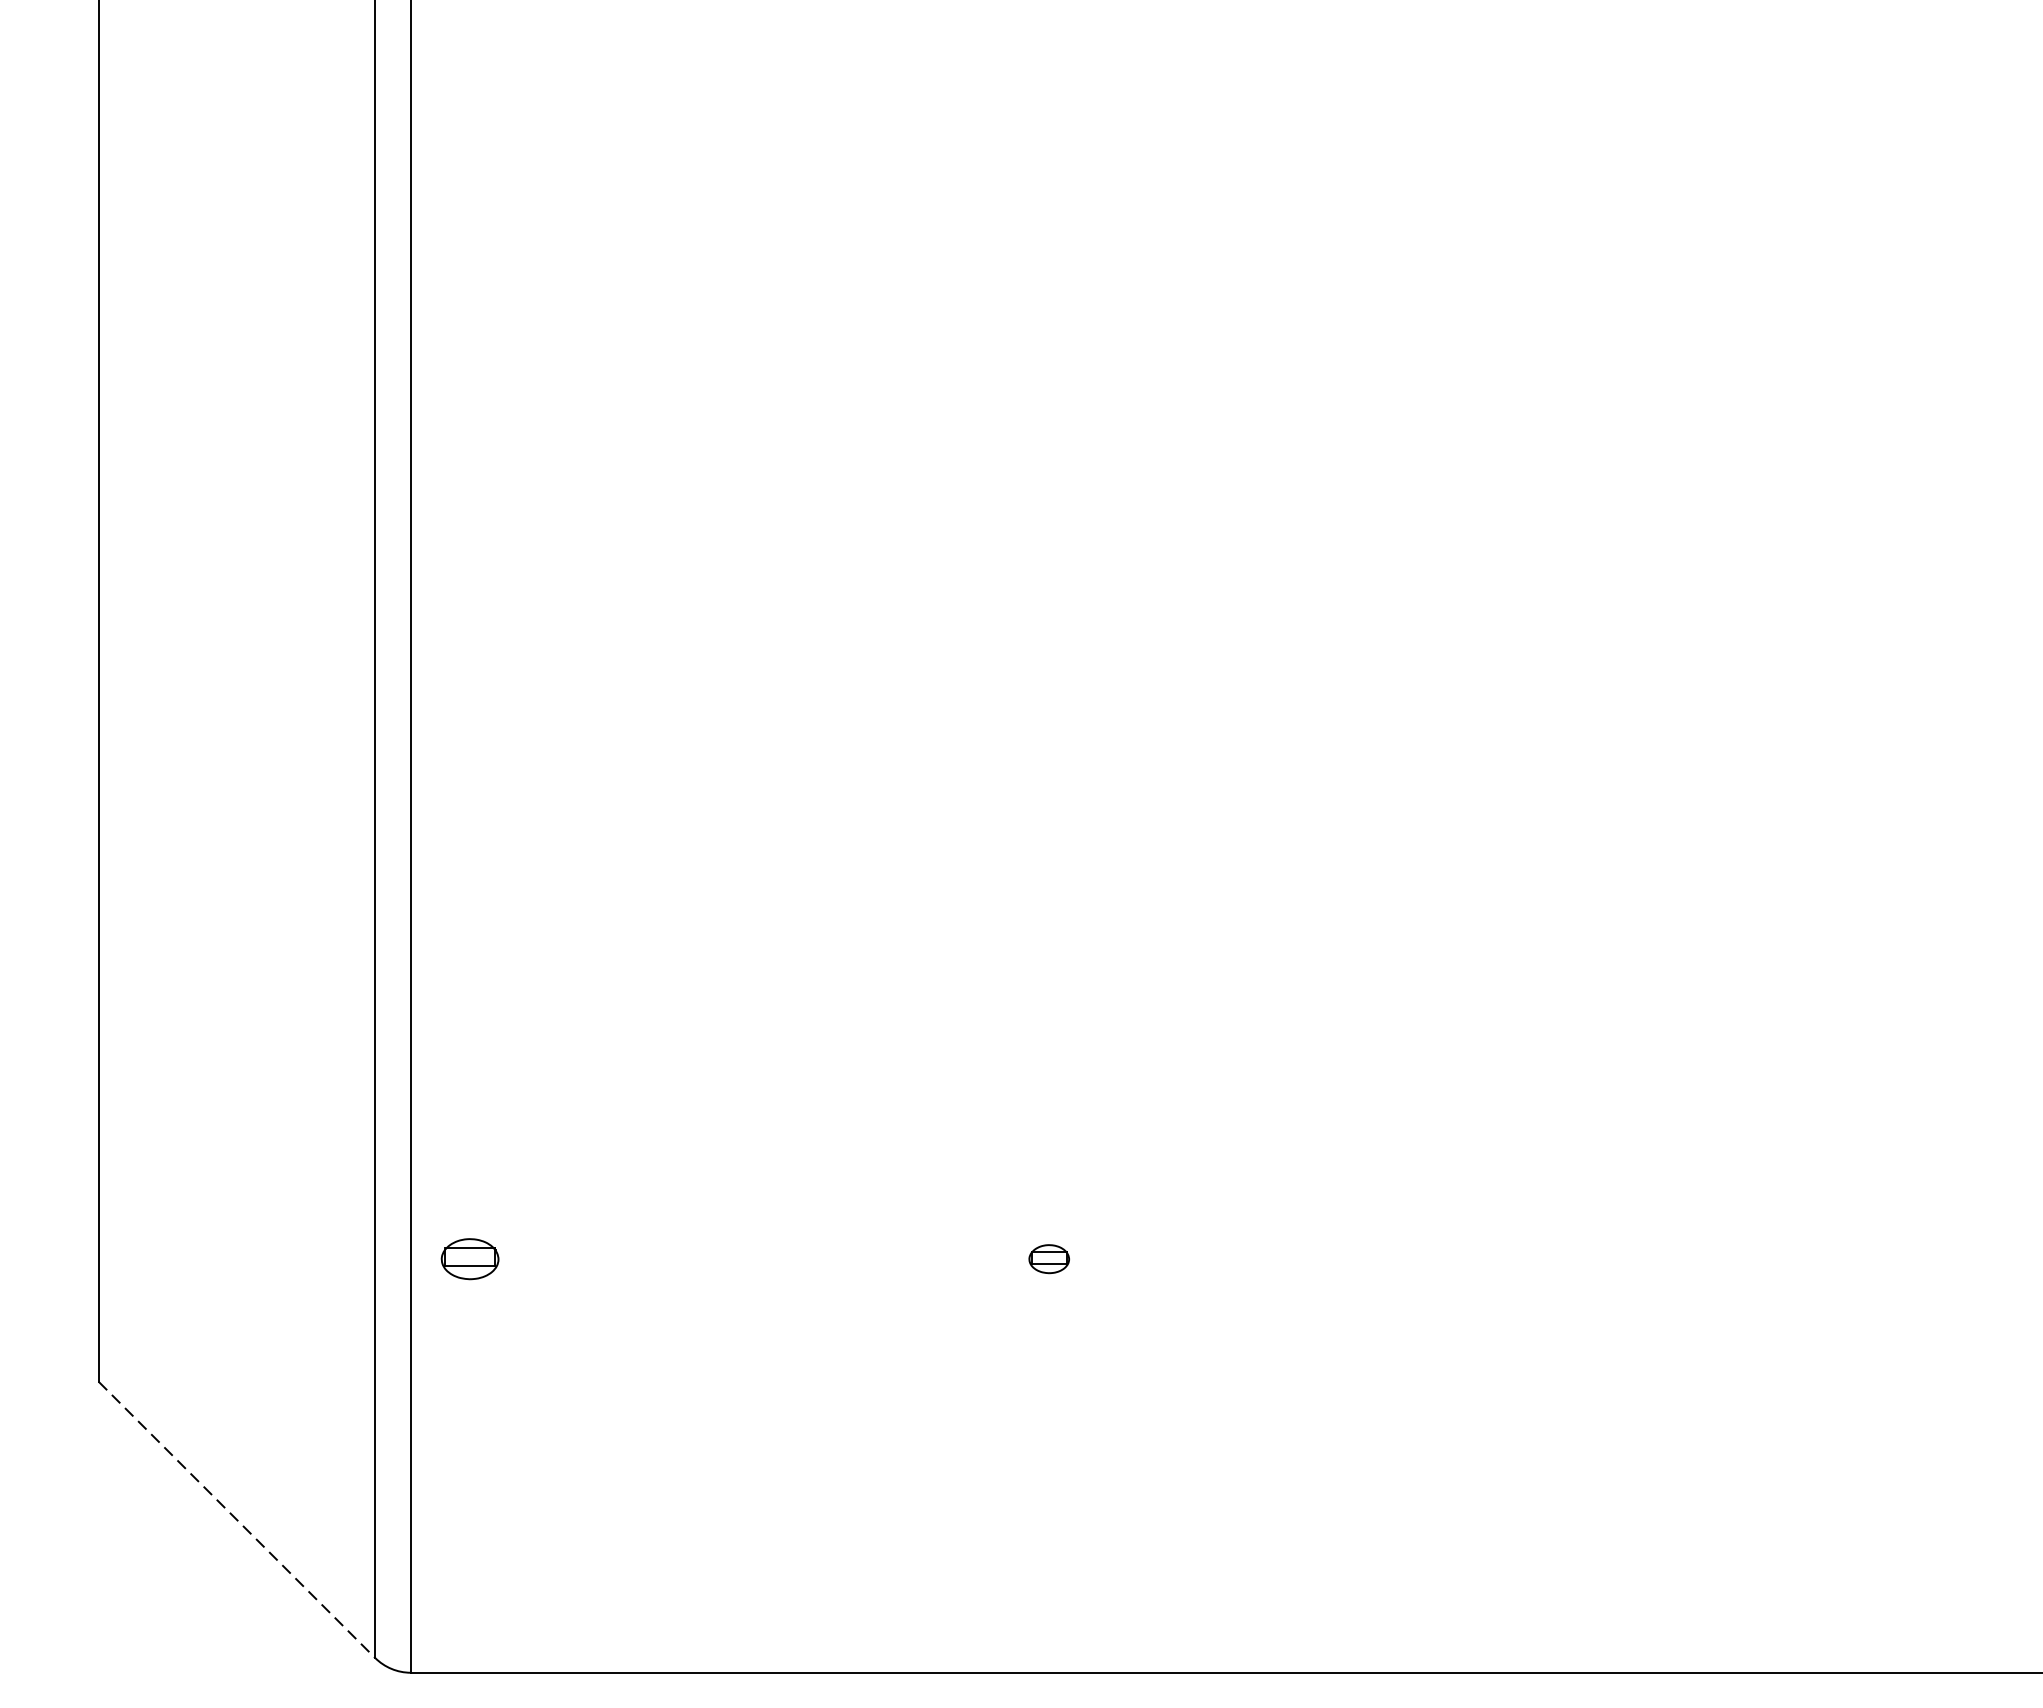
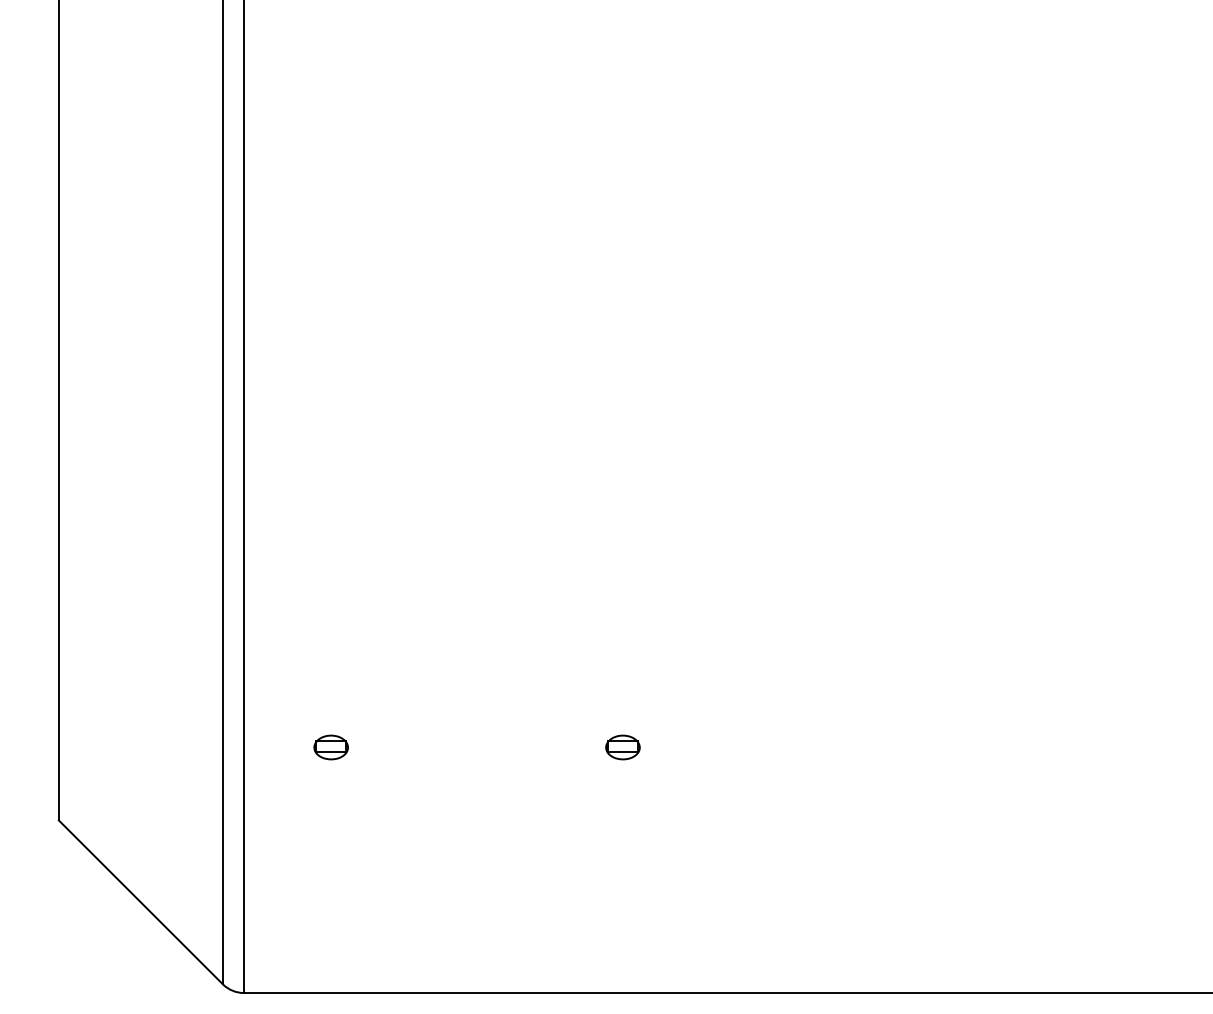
part: (468, 1259) -> (330, 747), moved
part: (1048, 1259) -> (622, 747), size x1.43
line: (236, 1520) -> (140, 902), dashed -> solid

